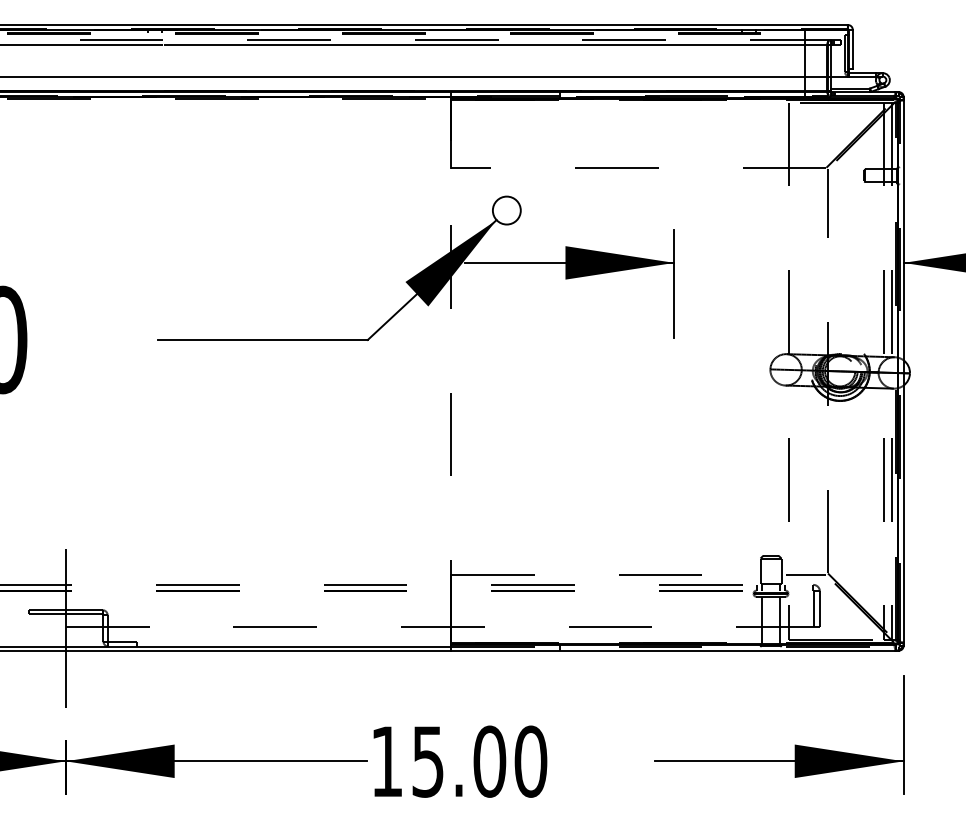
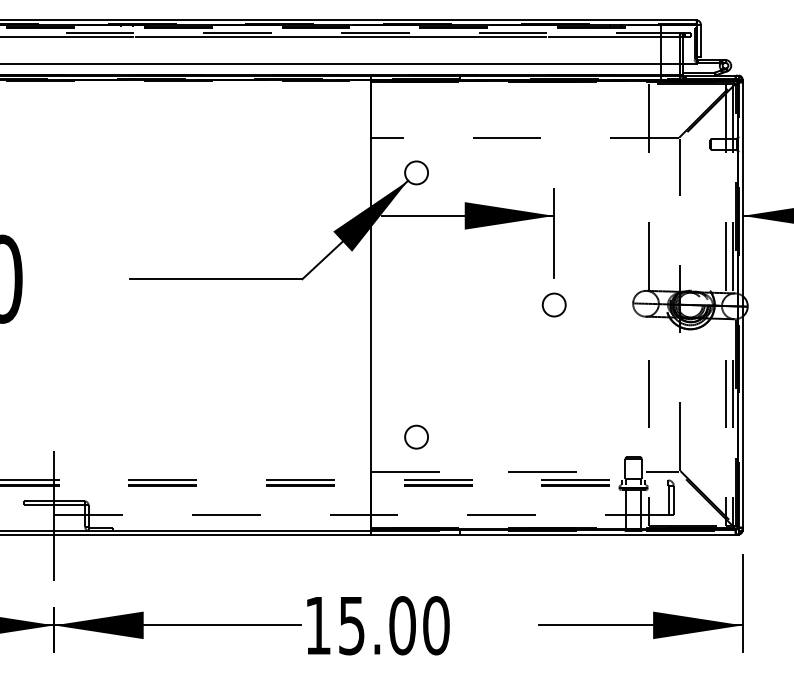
circle: (673, 370) -> (553, 304), added
line: (450, 371) -> (370, 305), dashed -> solid
circle: (506, 531) -> (416, 436), added

